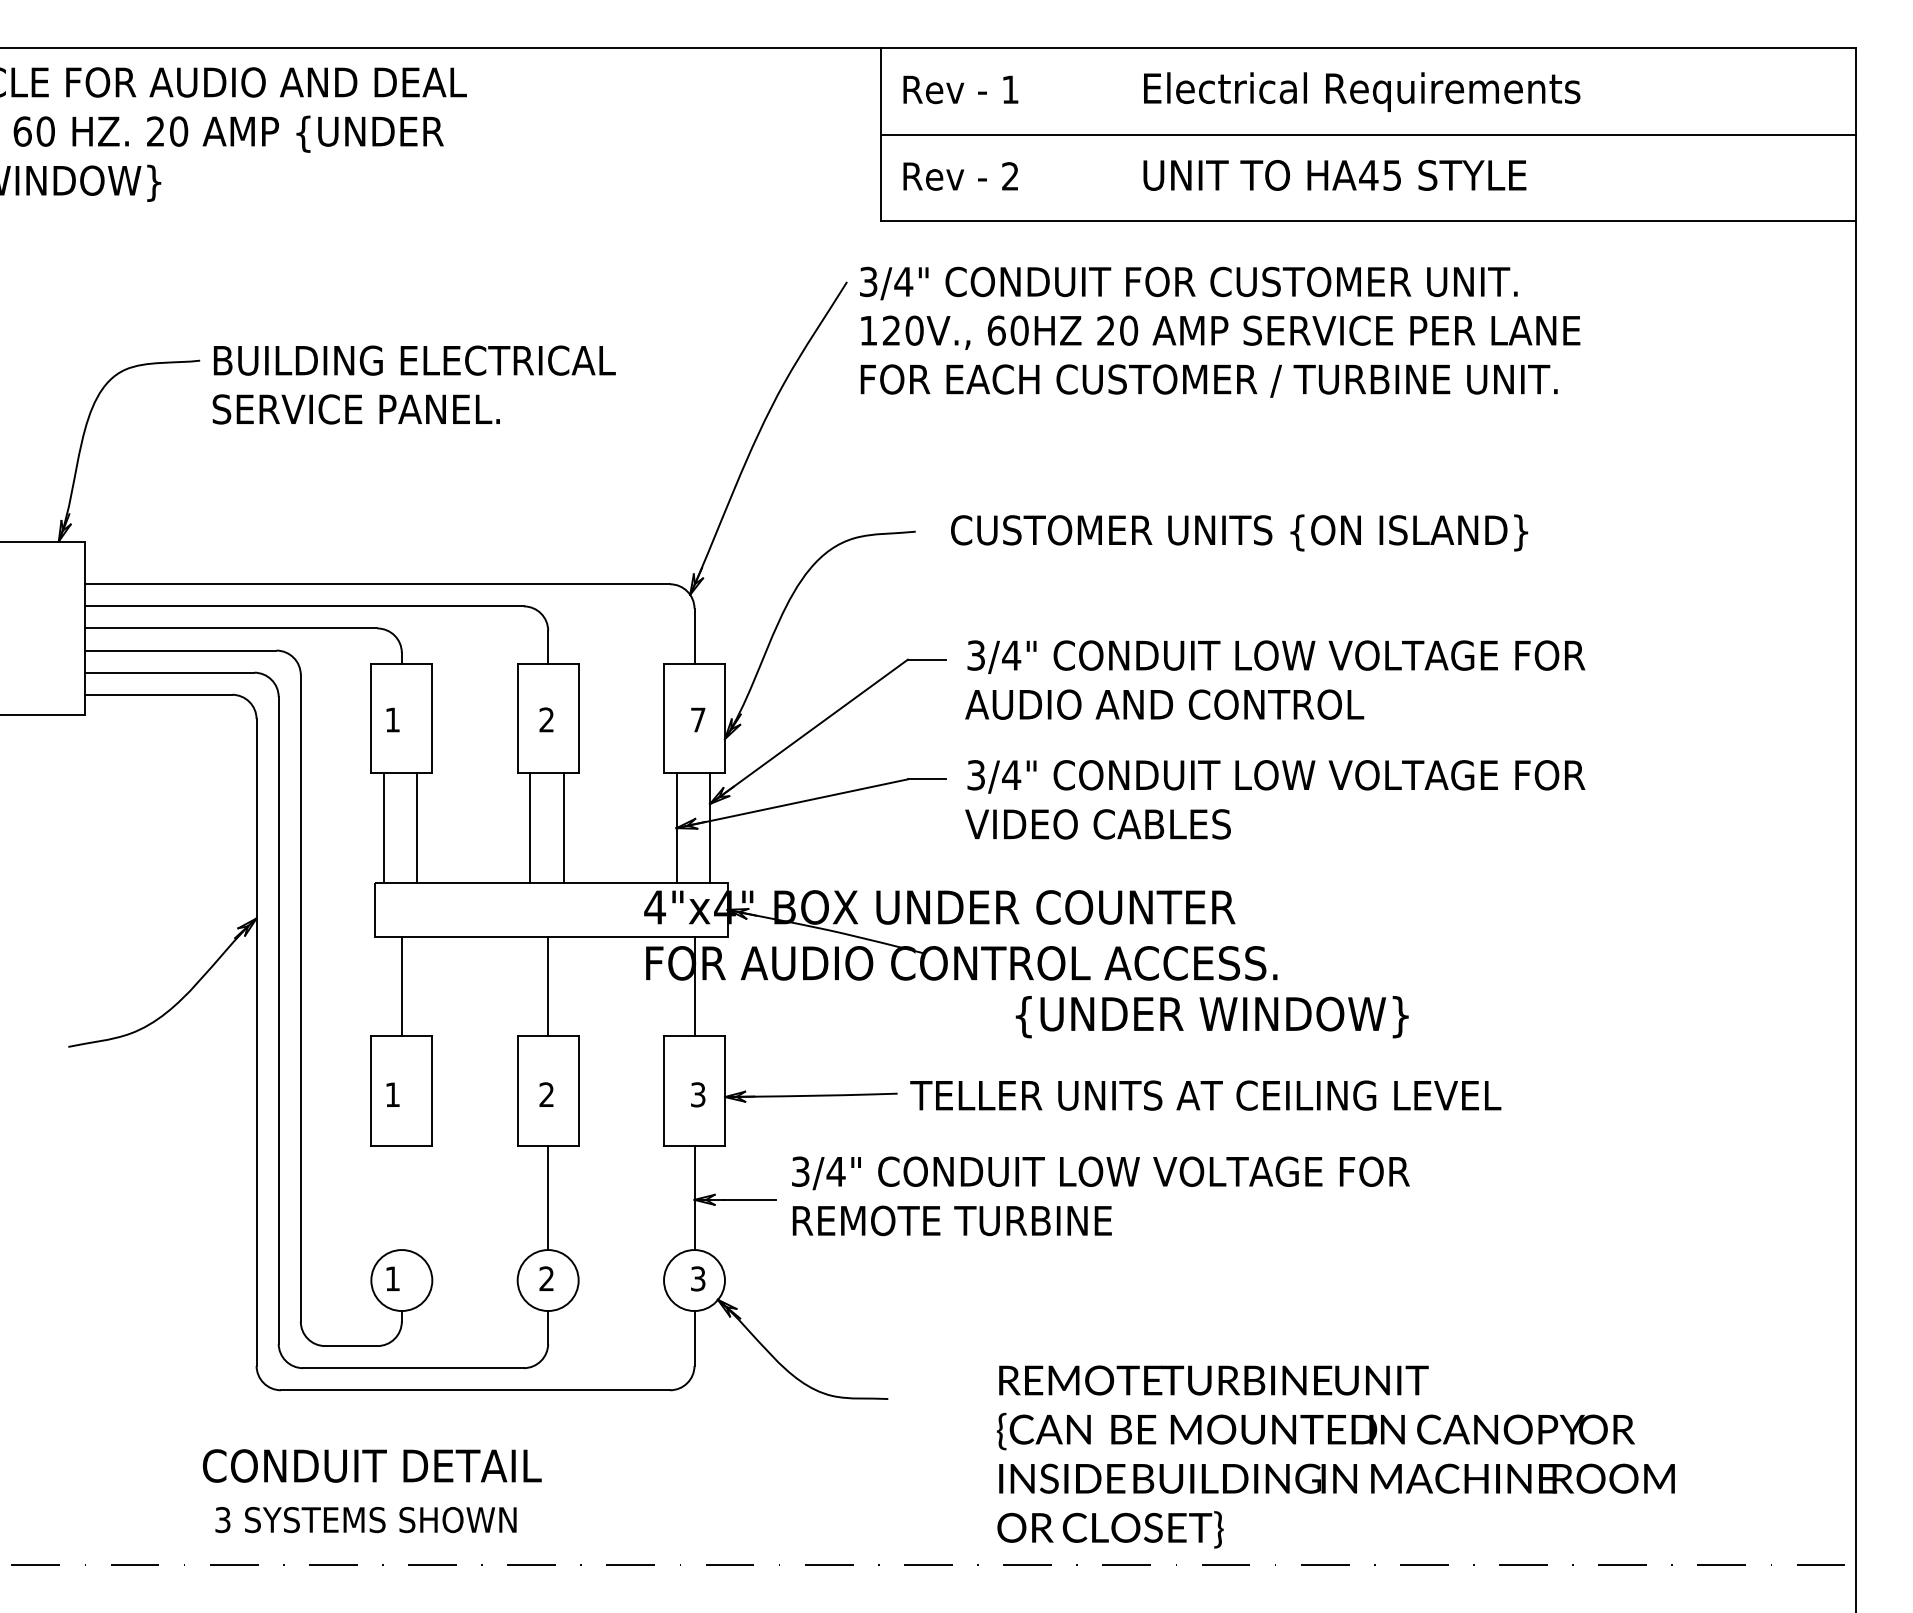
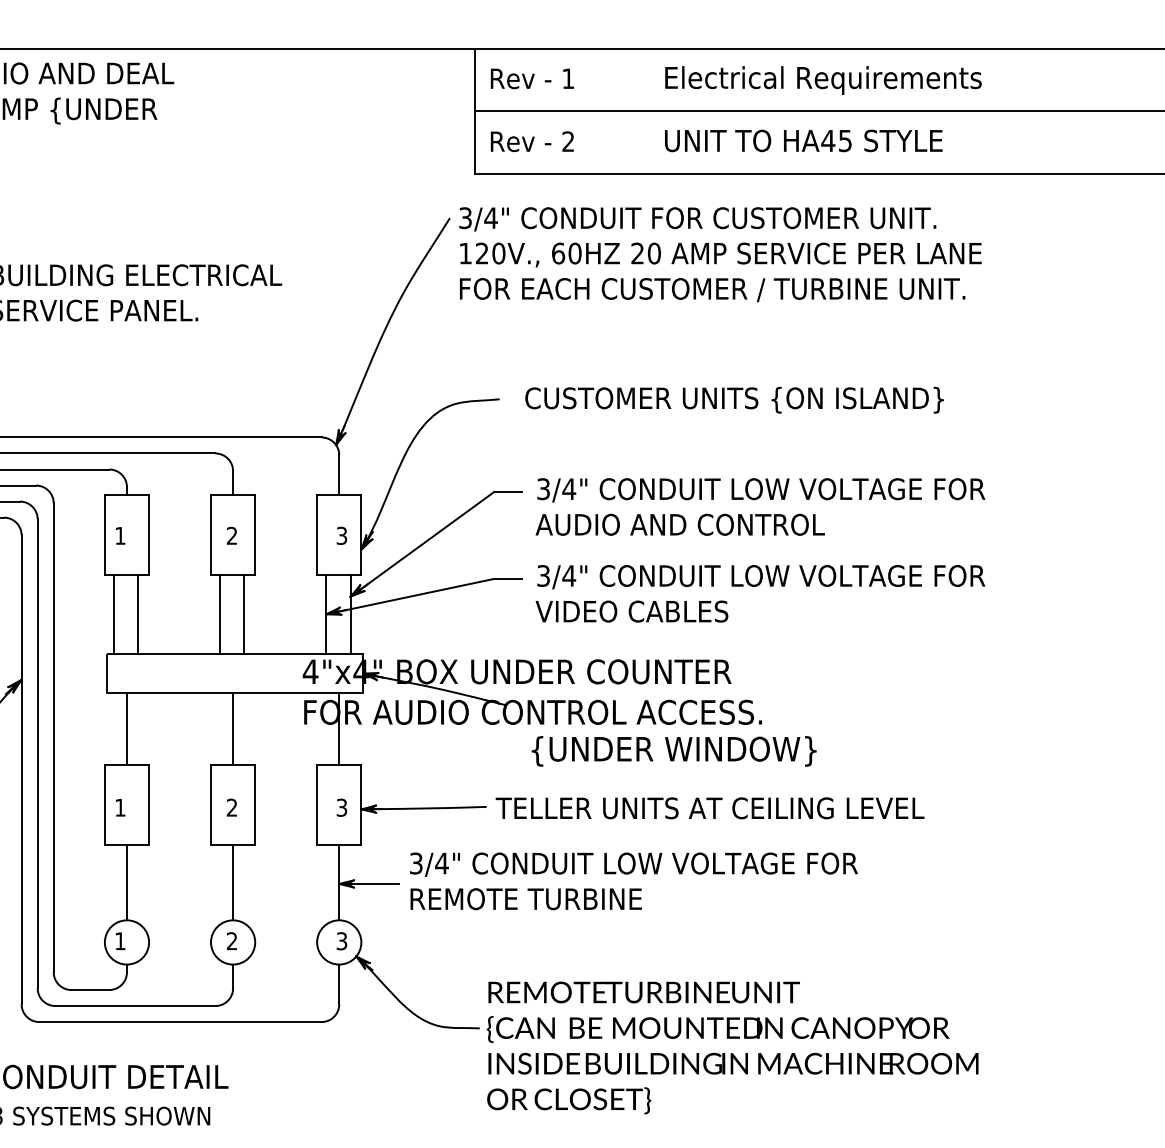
text: (698, 719) -> (342, 535), 7 -> 3
text: (1211, 1017) -> (673, 751), moved
line: (401, 1198) -> (126, 882), added
text: (1335, 1456) -> (732, 1047), moved

